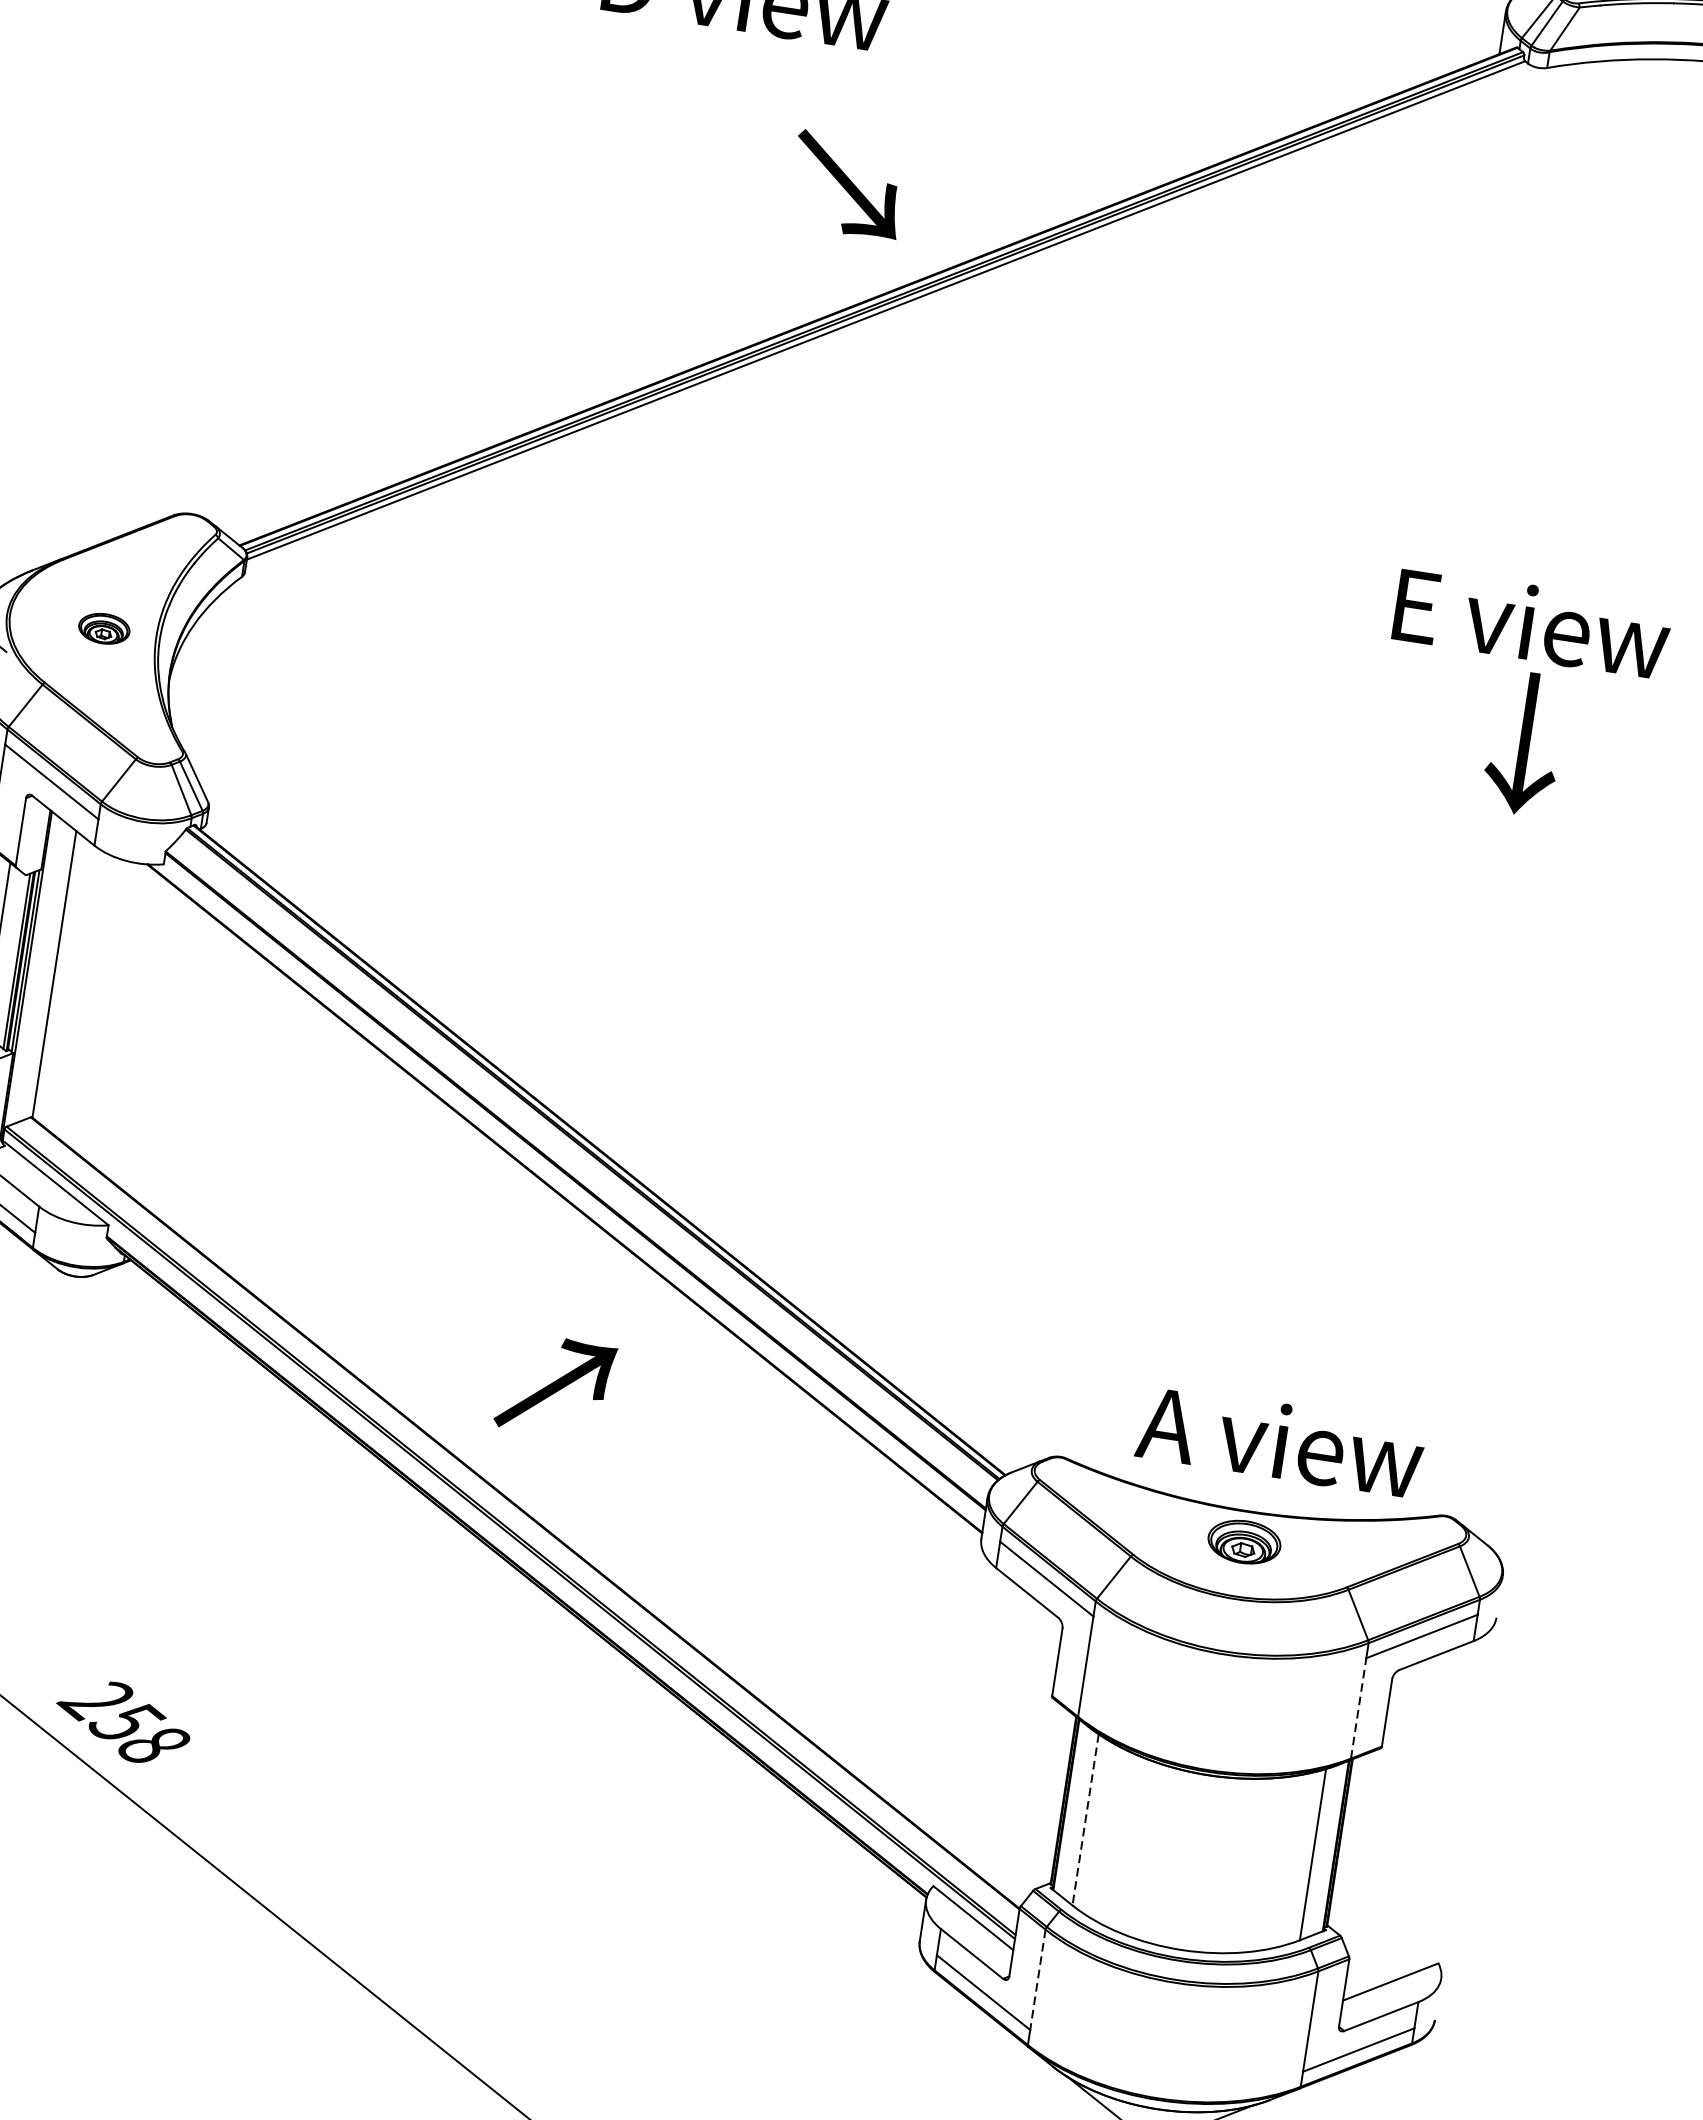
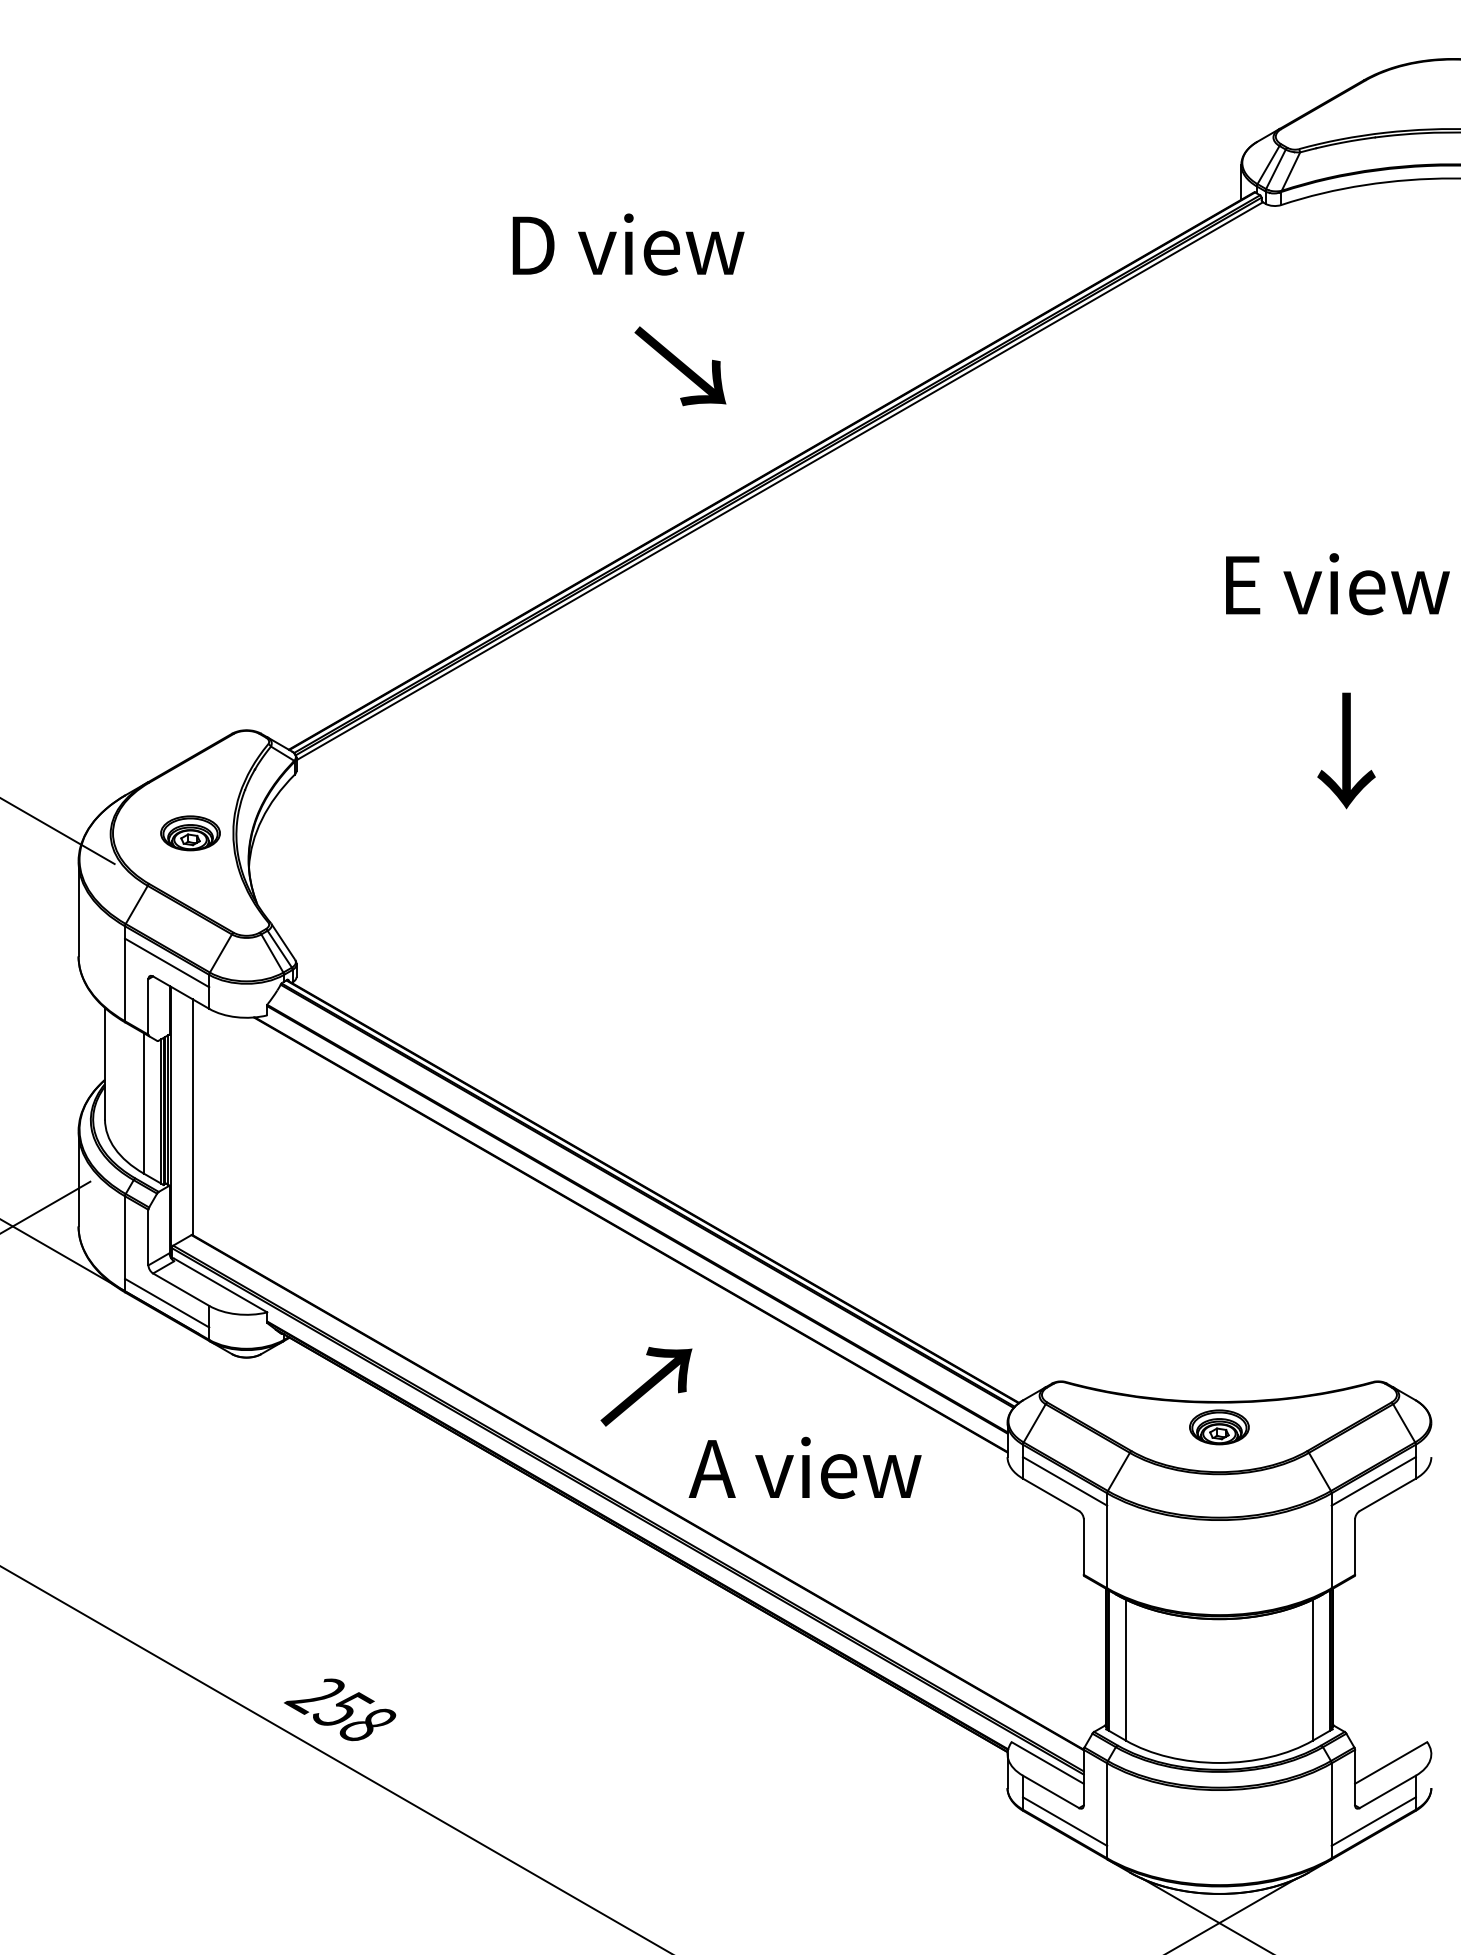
text: (847, 185) -> (680, 366), moved
text: (1531, 623) -> (1337, 584), moved
part: (104, 628) -> (190, 833), size x1.43
text: (1279, 1440) -> (804, 1467), moved
line: (1358, 1707) -> (1331, 1546), dashed -> solid
line: (1085, 1820) -> (1125, 1670), dashed -> solid
line: (1038, 1980) -> (1107, 1805), dashed -> solid

